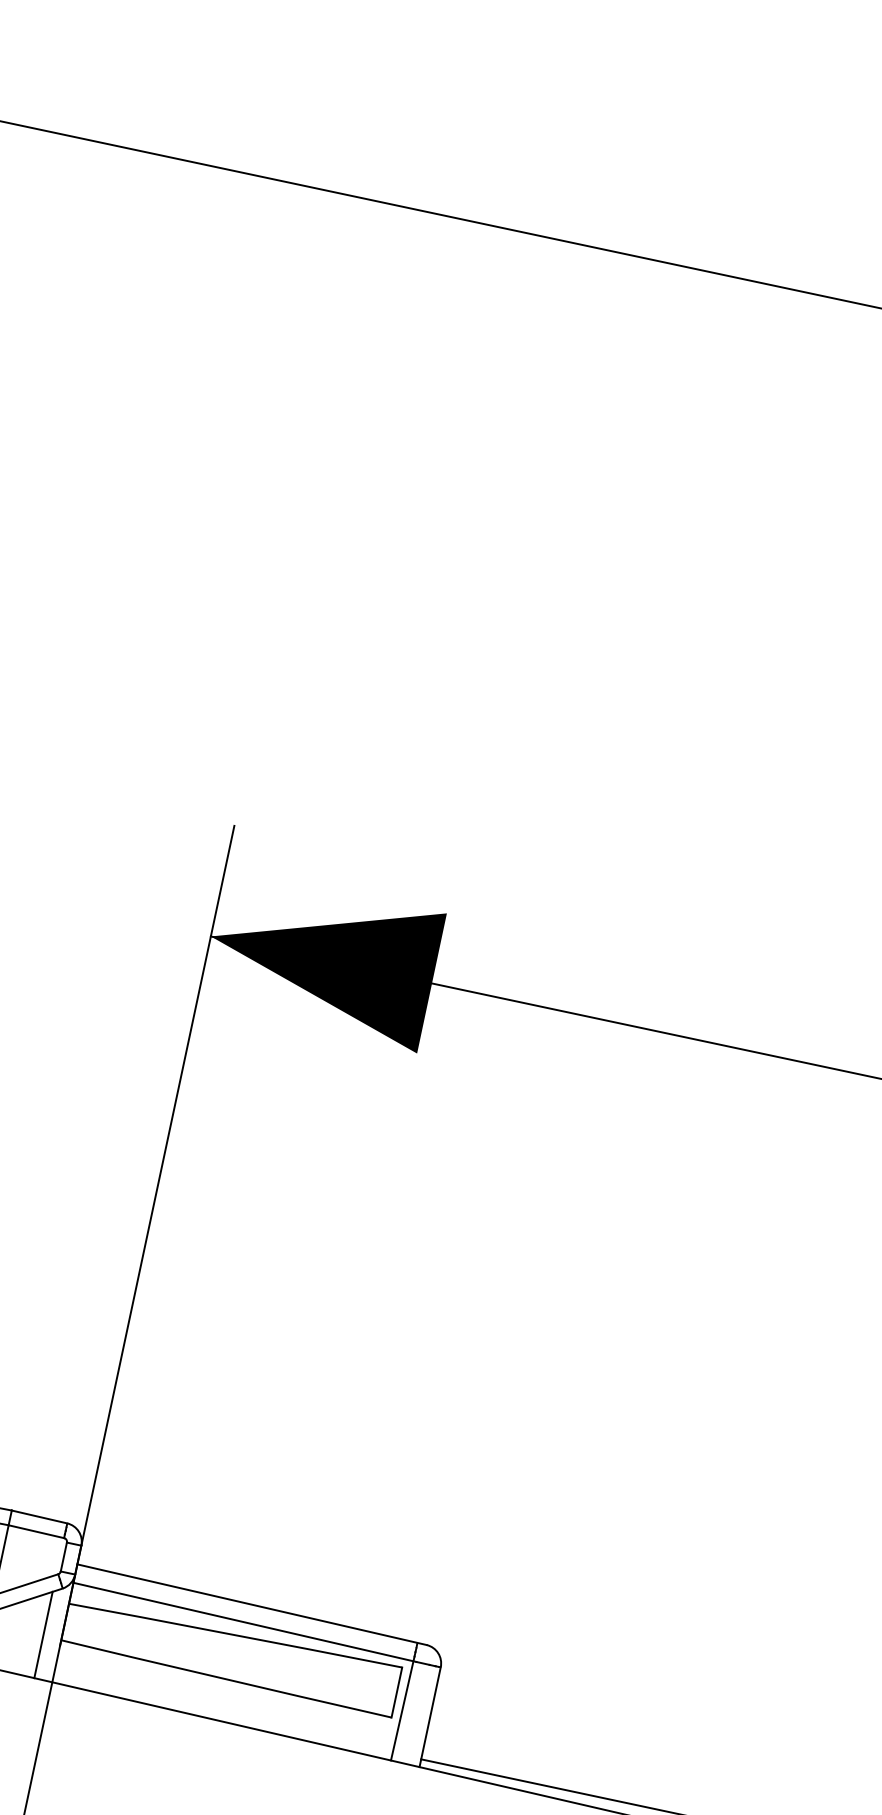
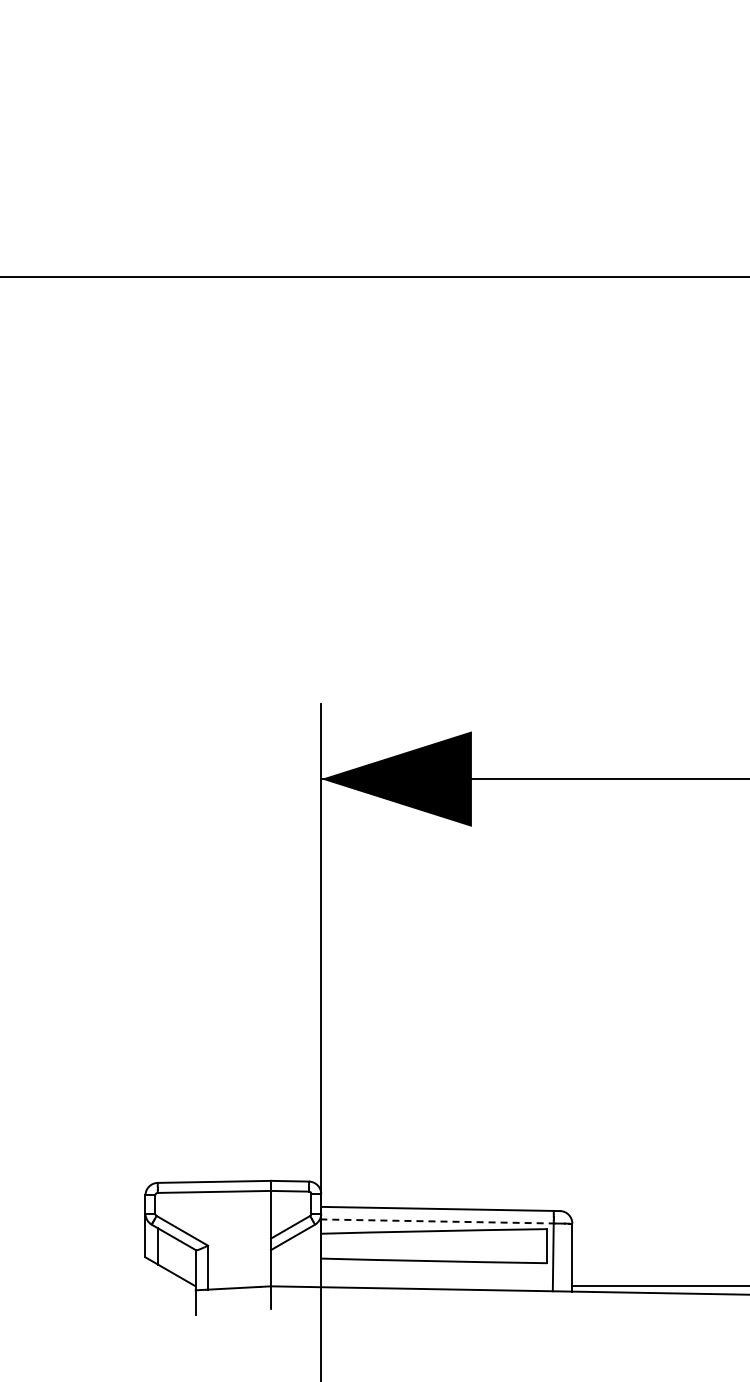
line: (243, 1622) -> (437, 1221), solid -> dashed
line: (42, 1634) -> (308, 1257), removed

